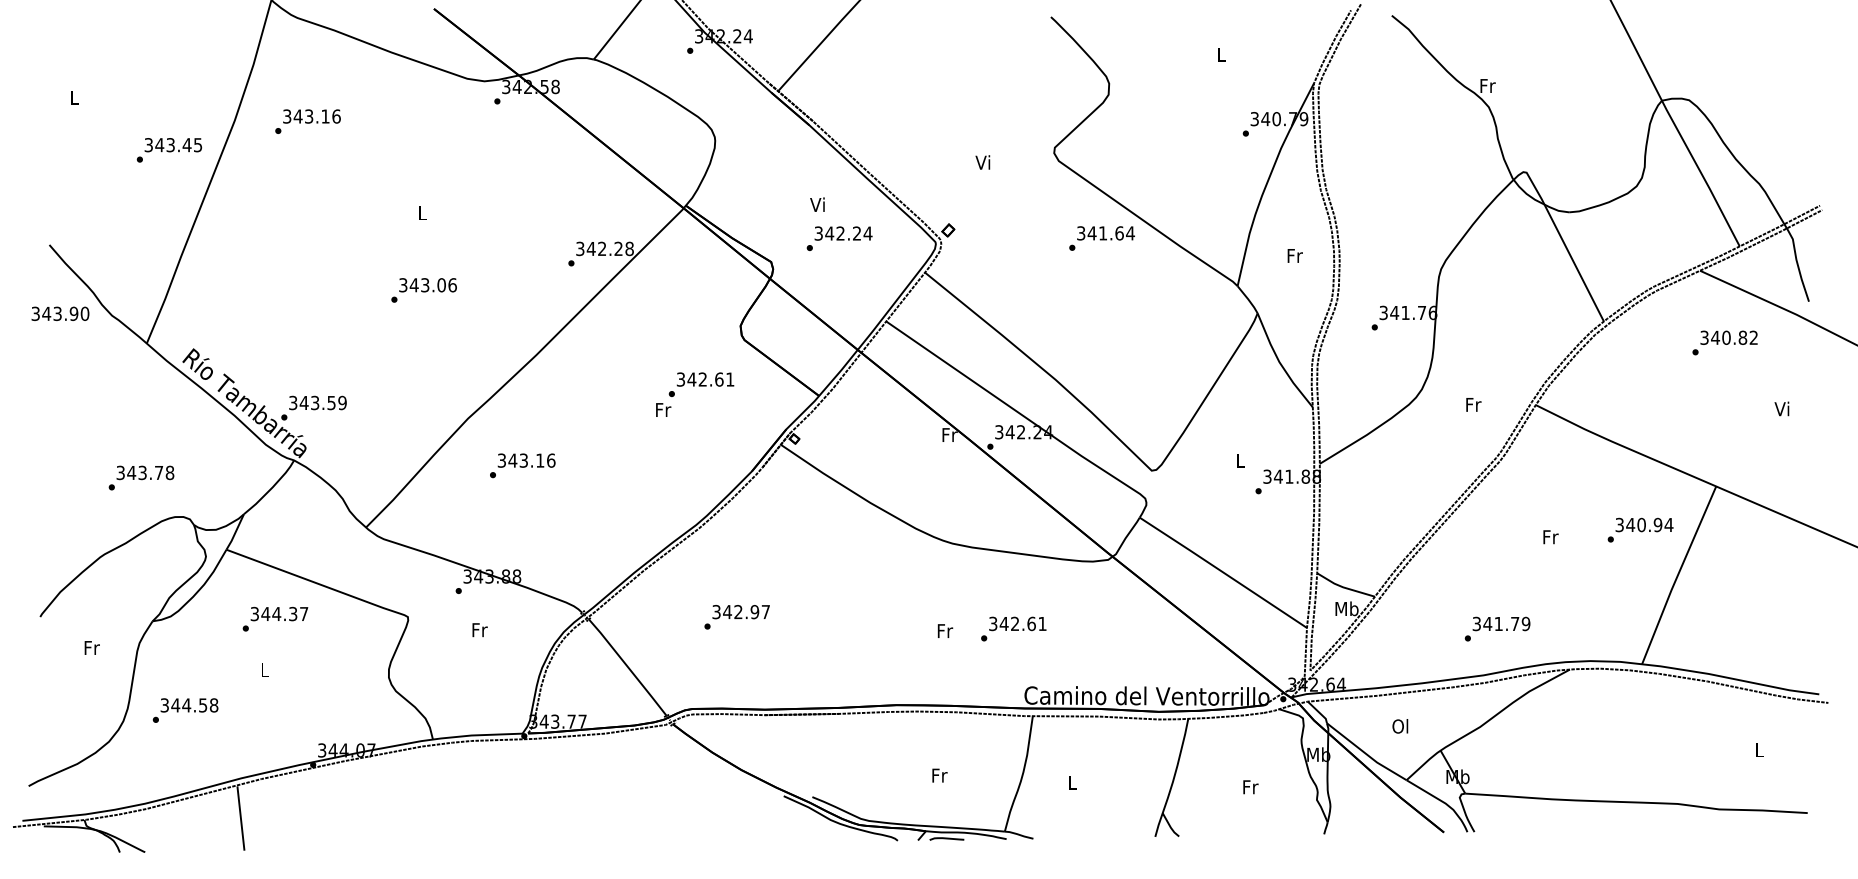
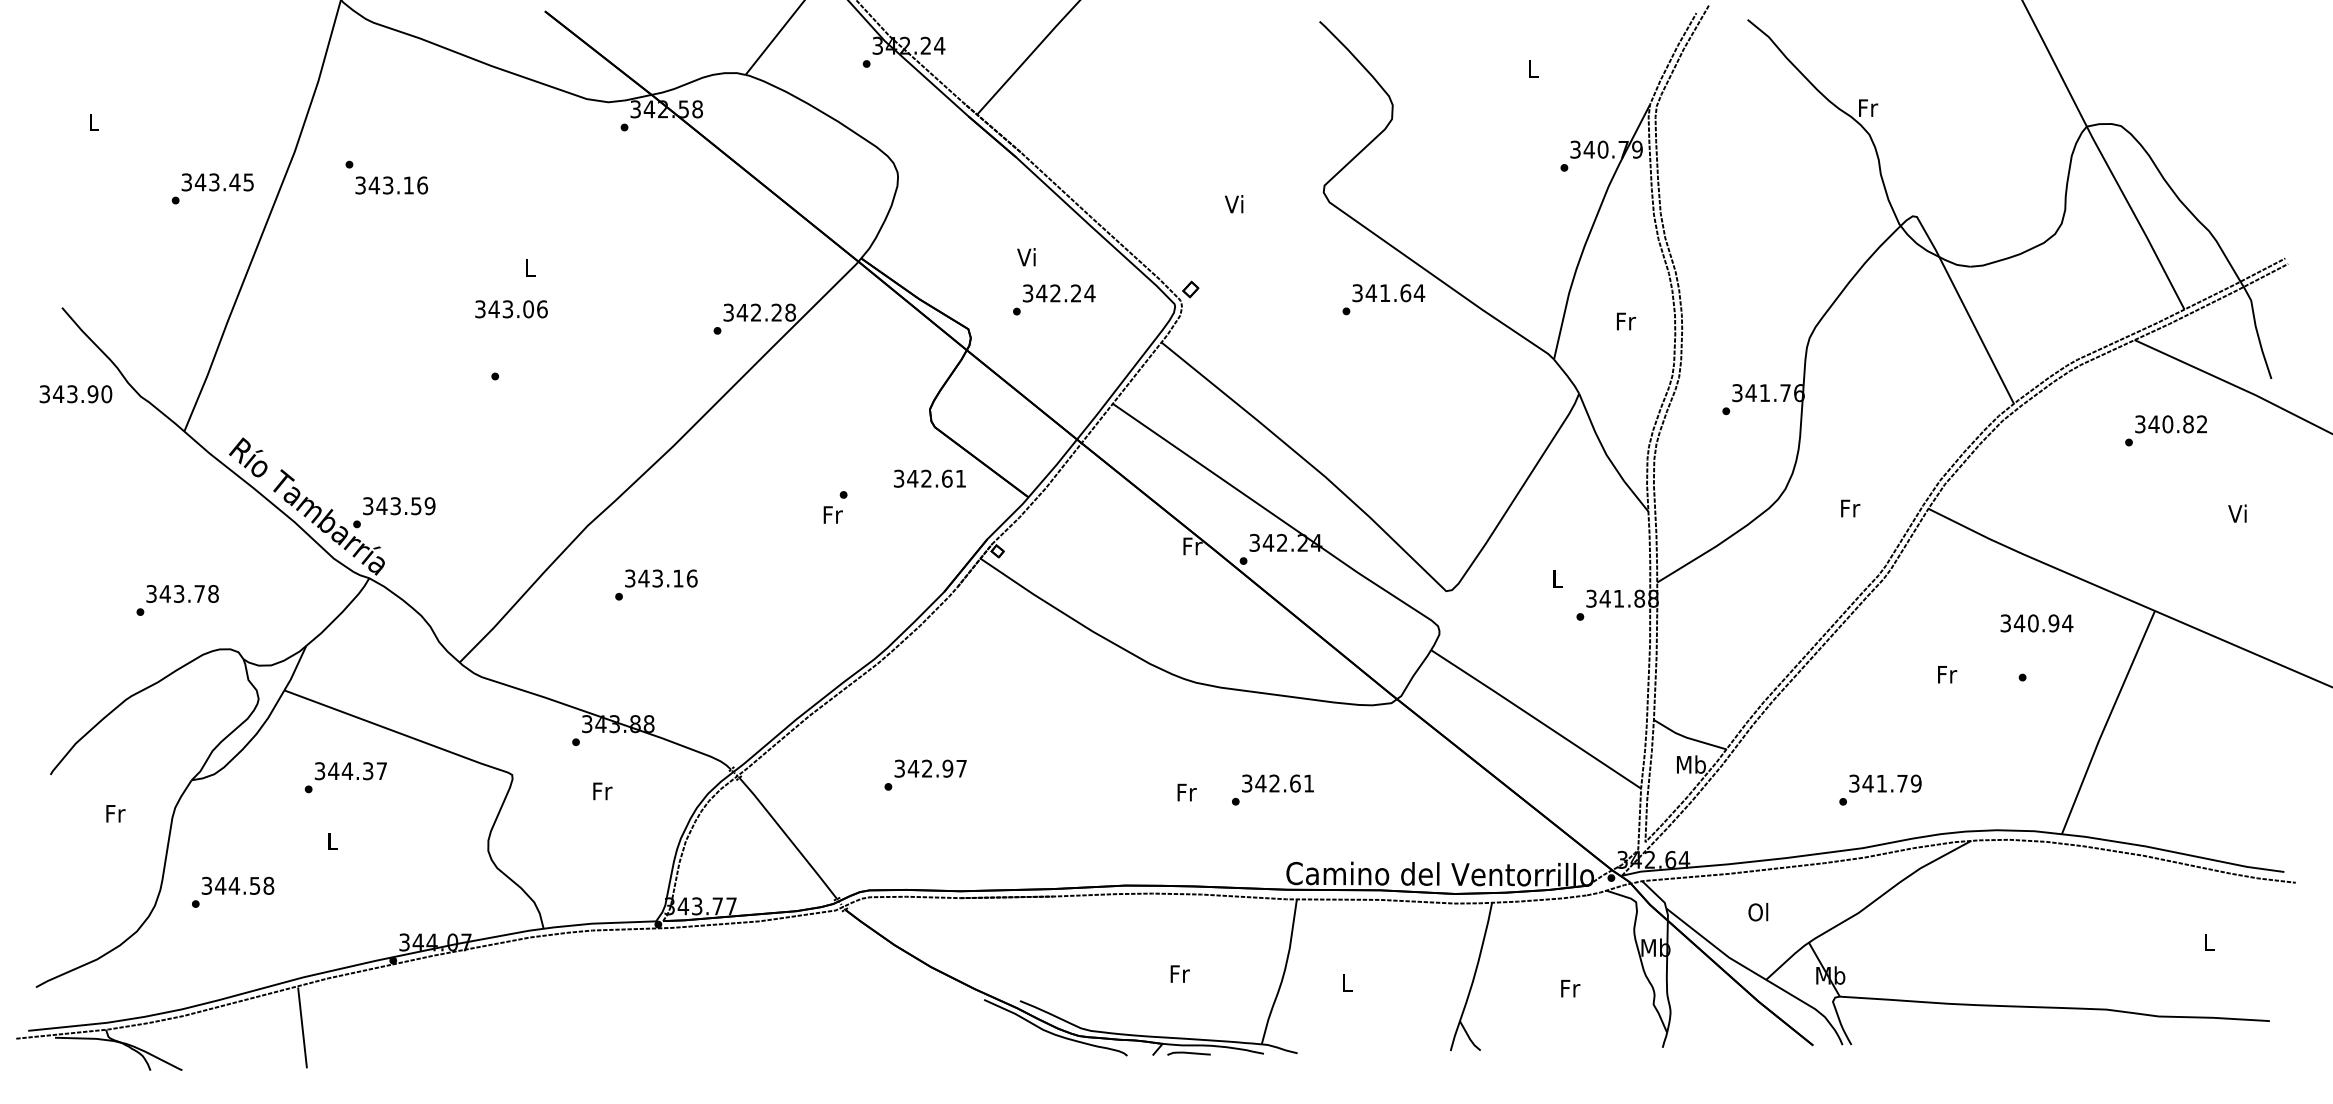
text: (311, 116) -> (391, 185), moved
text: (428, 285) -> (511, 309), moved
text: (705, 379) -> (929, 478), moved
text: (1644, 525) -> (2036, 623), moved

